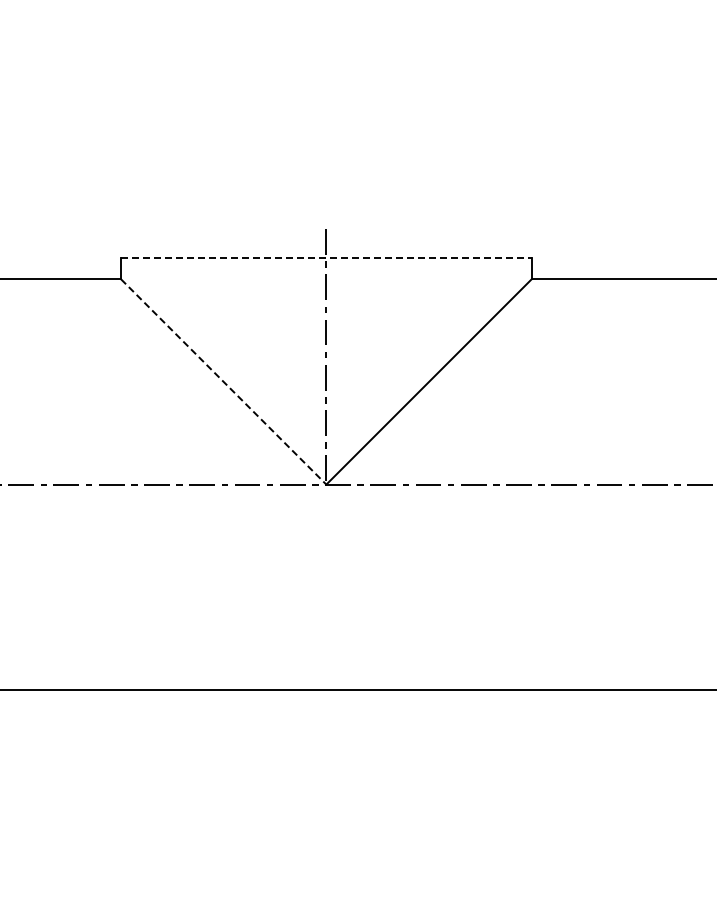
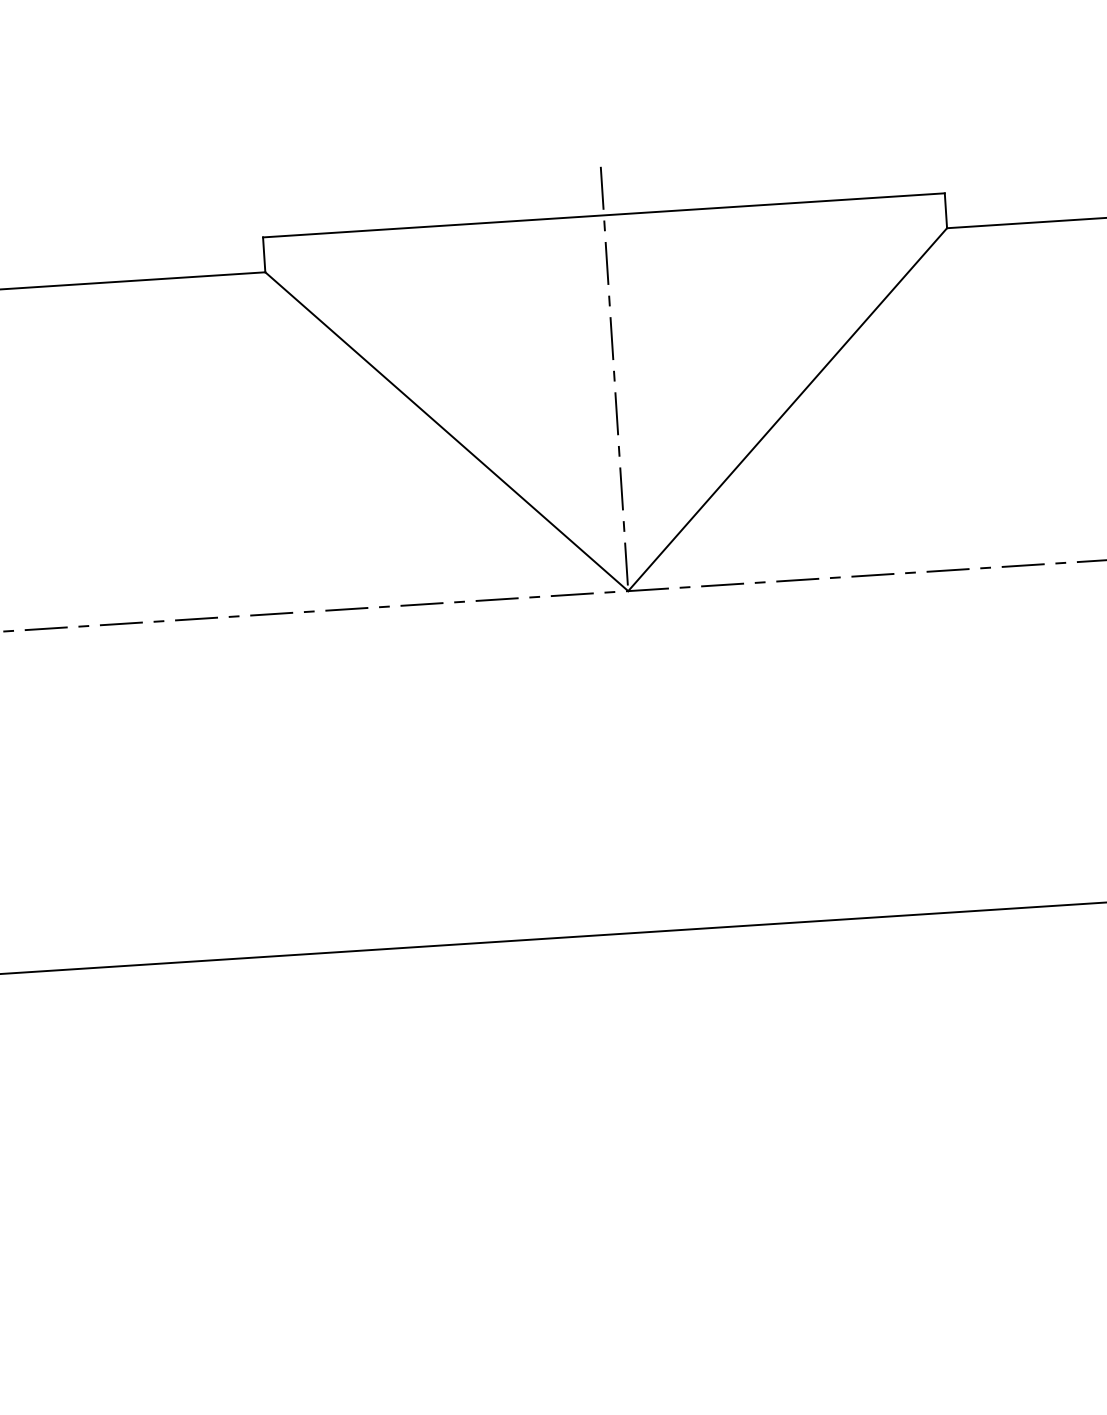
line: (326, 258) -> (604, 215), dashed -> solid
line: (224, 382) -> (448, 432), dashed -> solid

